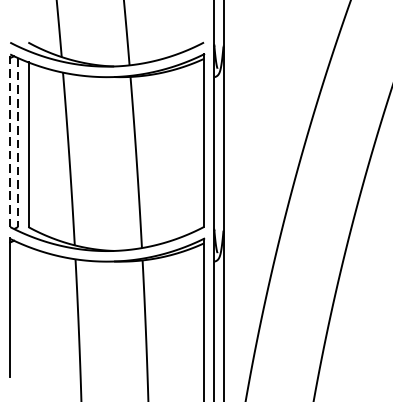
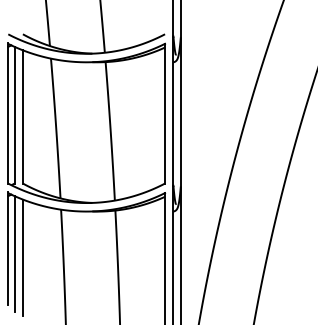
line: (10, 139) -> (8, 112), dashed -> solid
line: (17, 142) -> (14, 115), dashed -> solid
line: (17, 313) -> (14, 253), added
line: (29, 318) -> (23, 257), added

